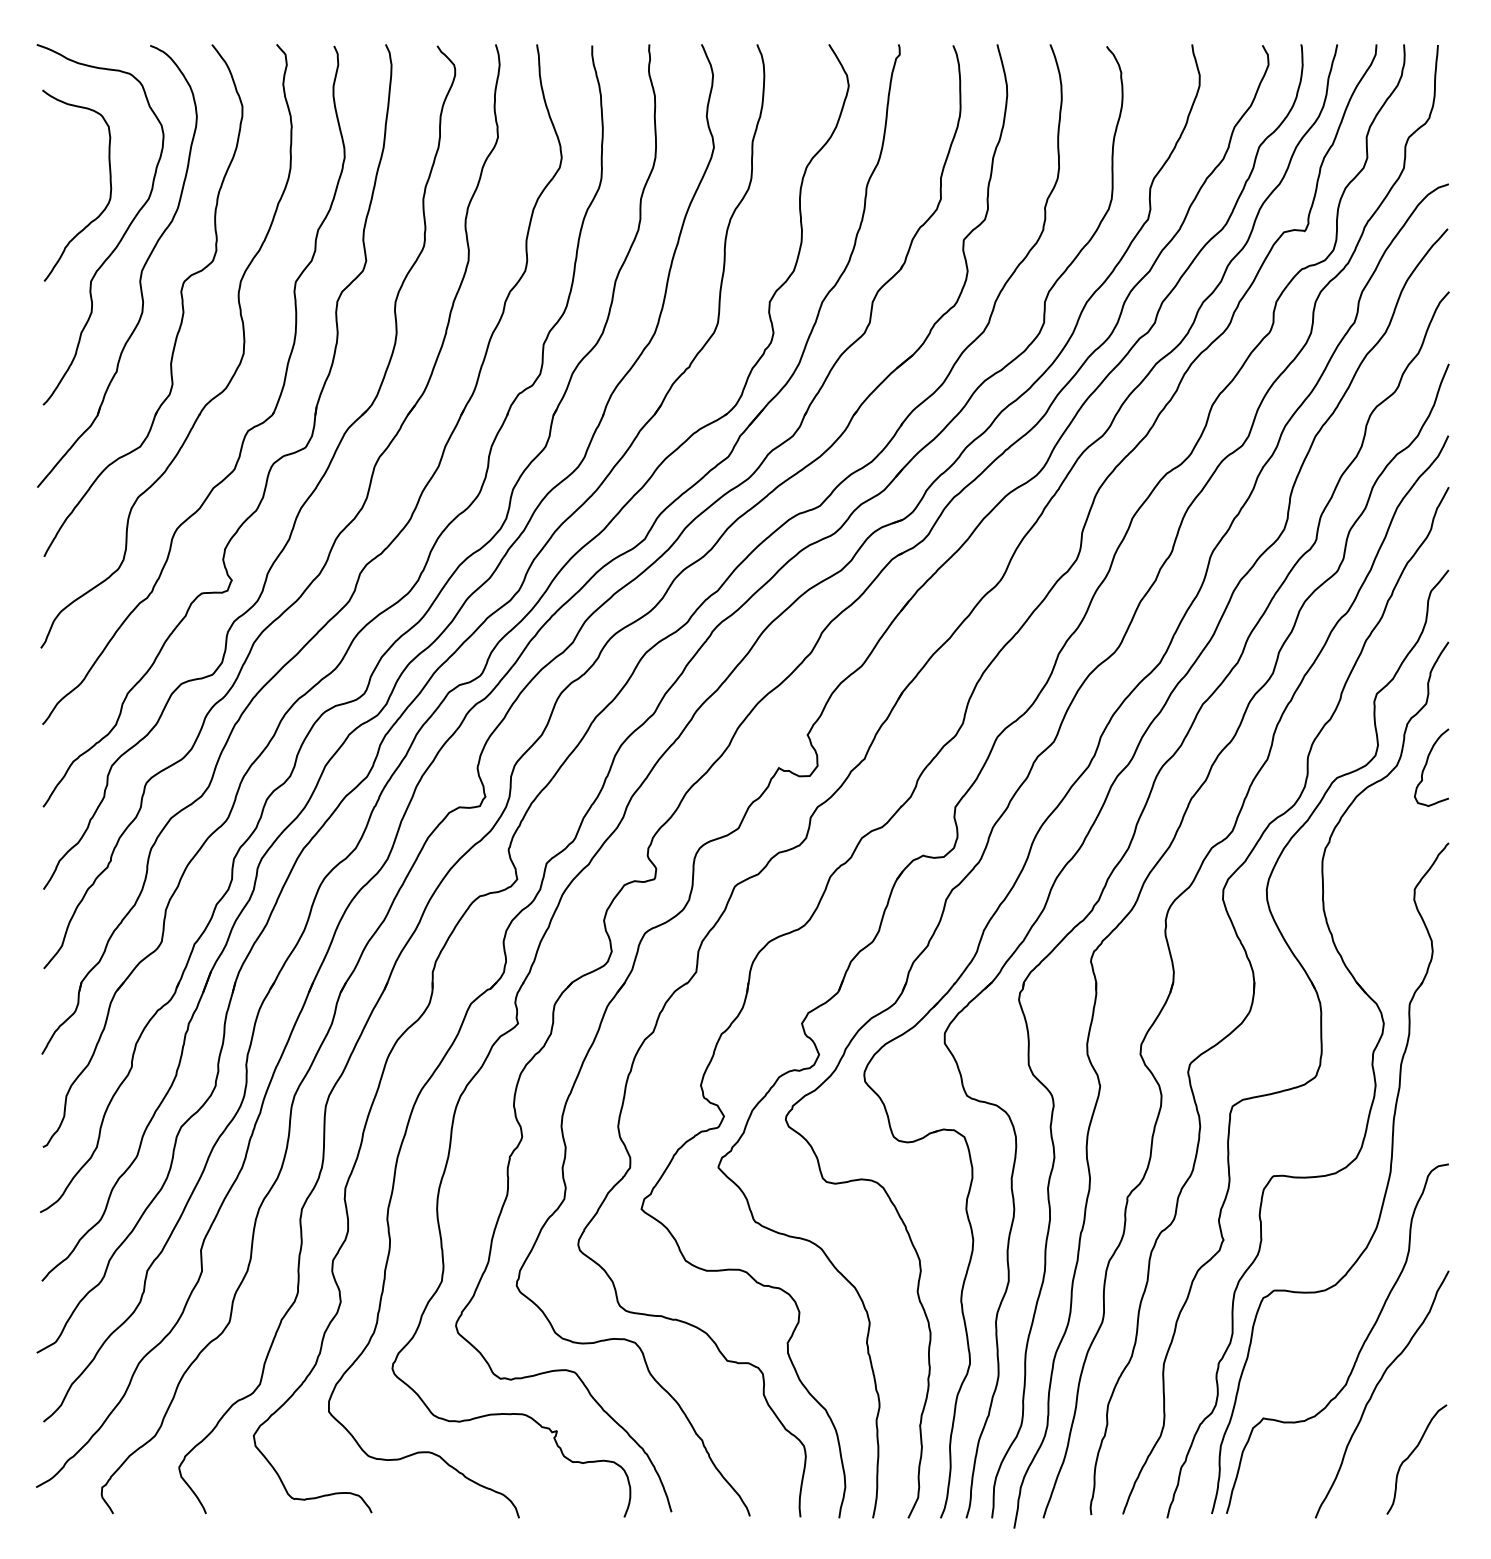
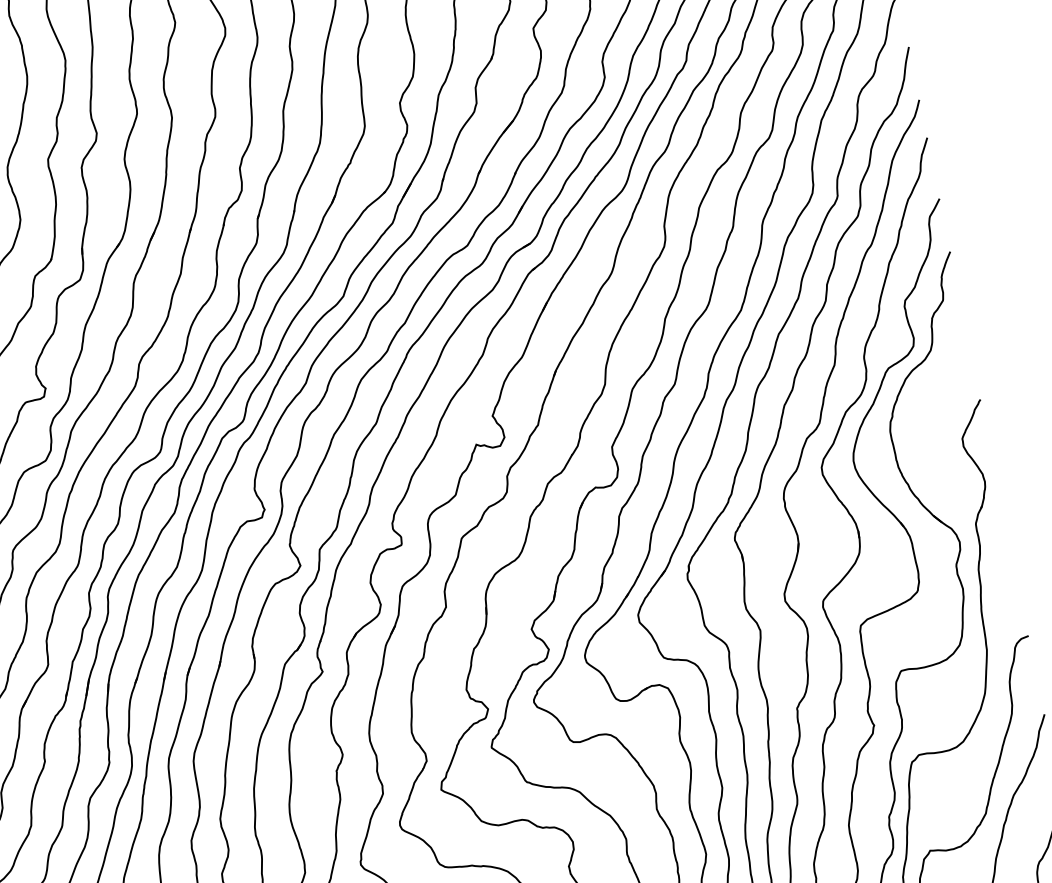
curve: (1426, 765) -> (952, 345), removed

